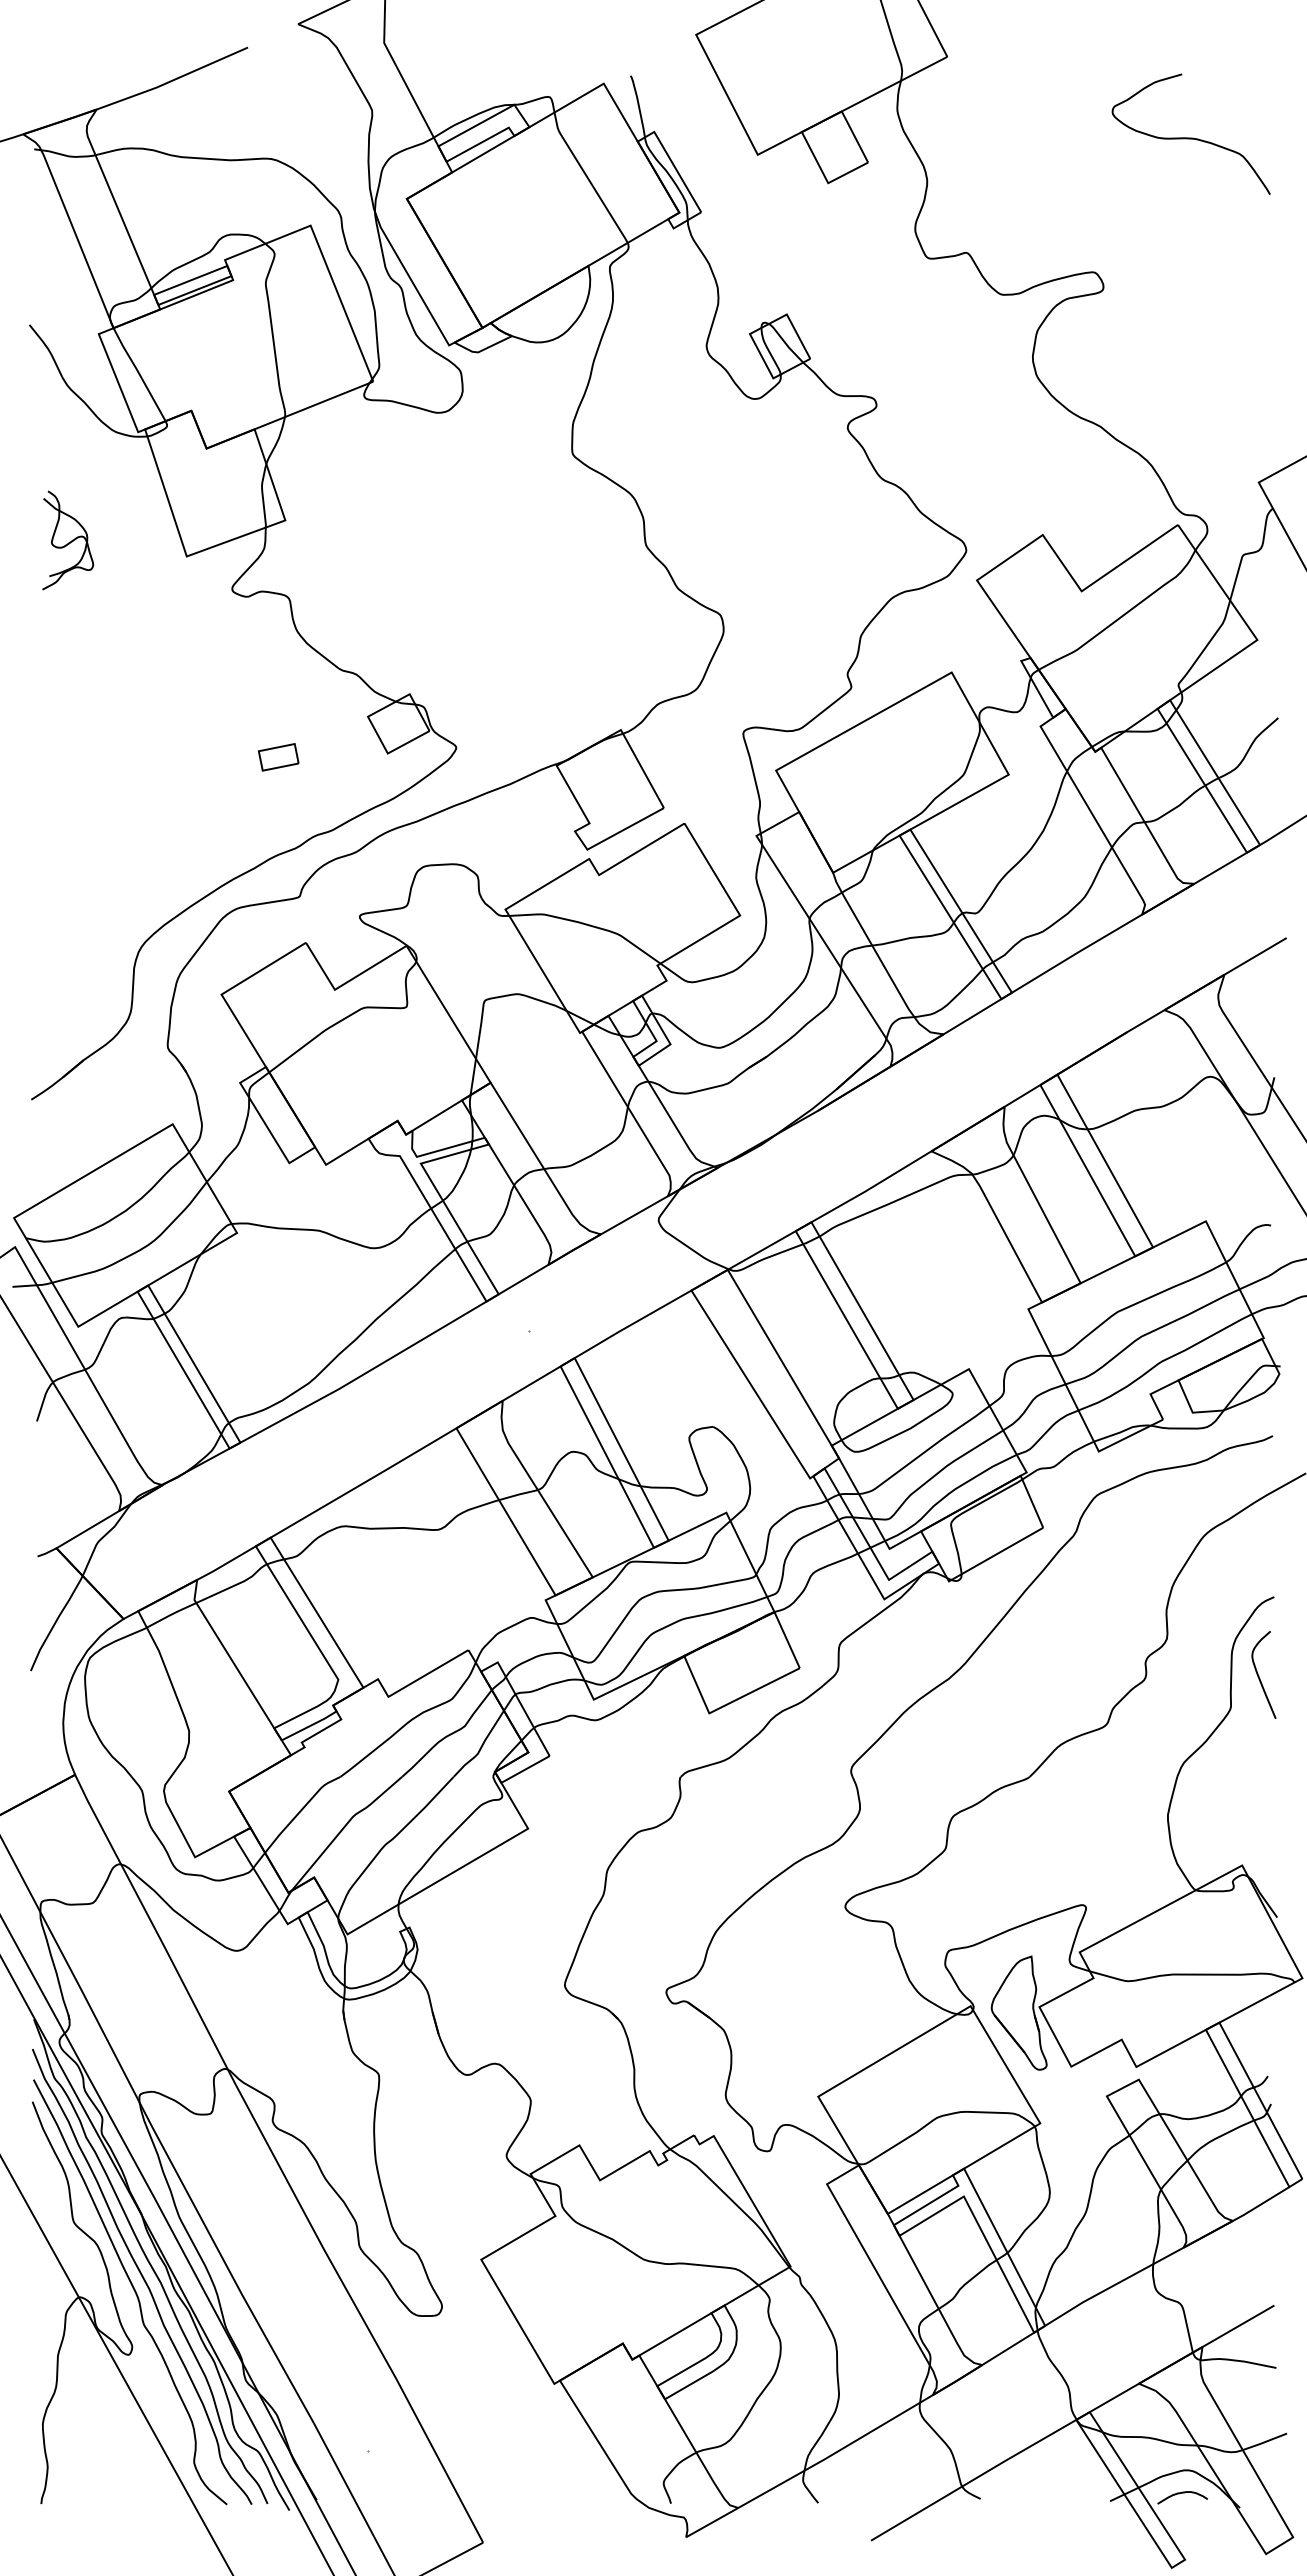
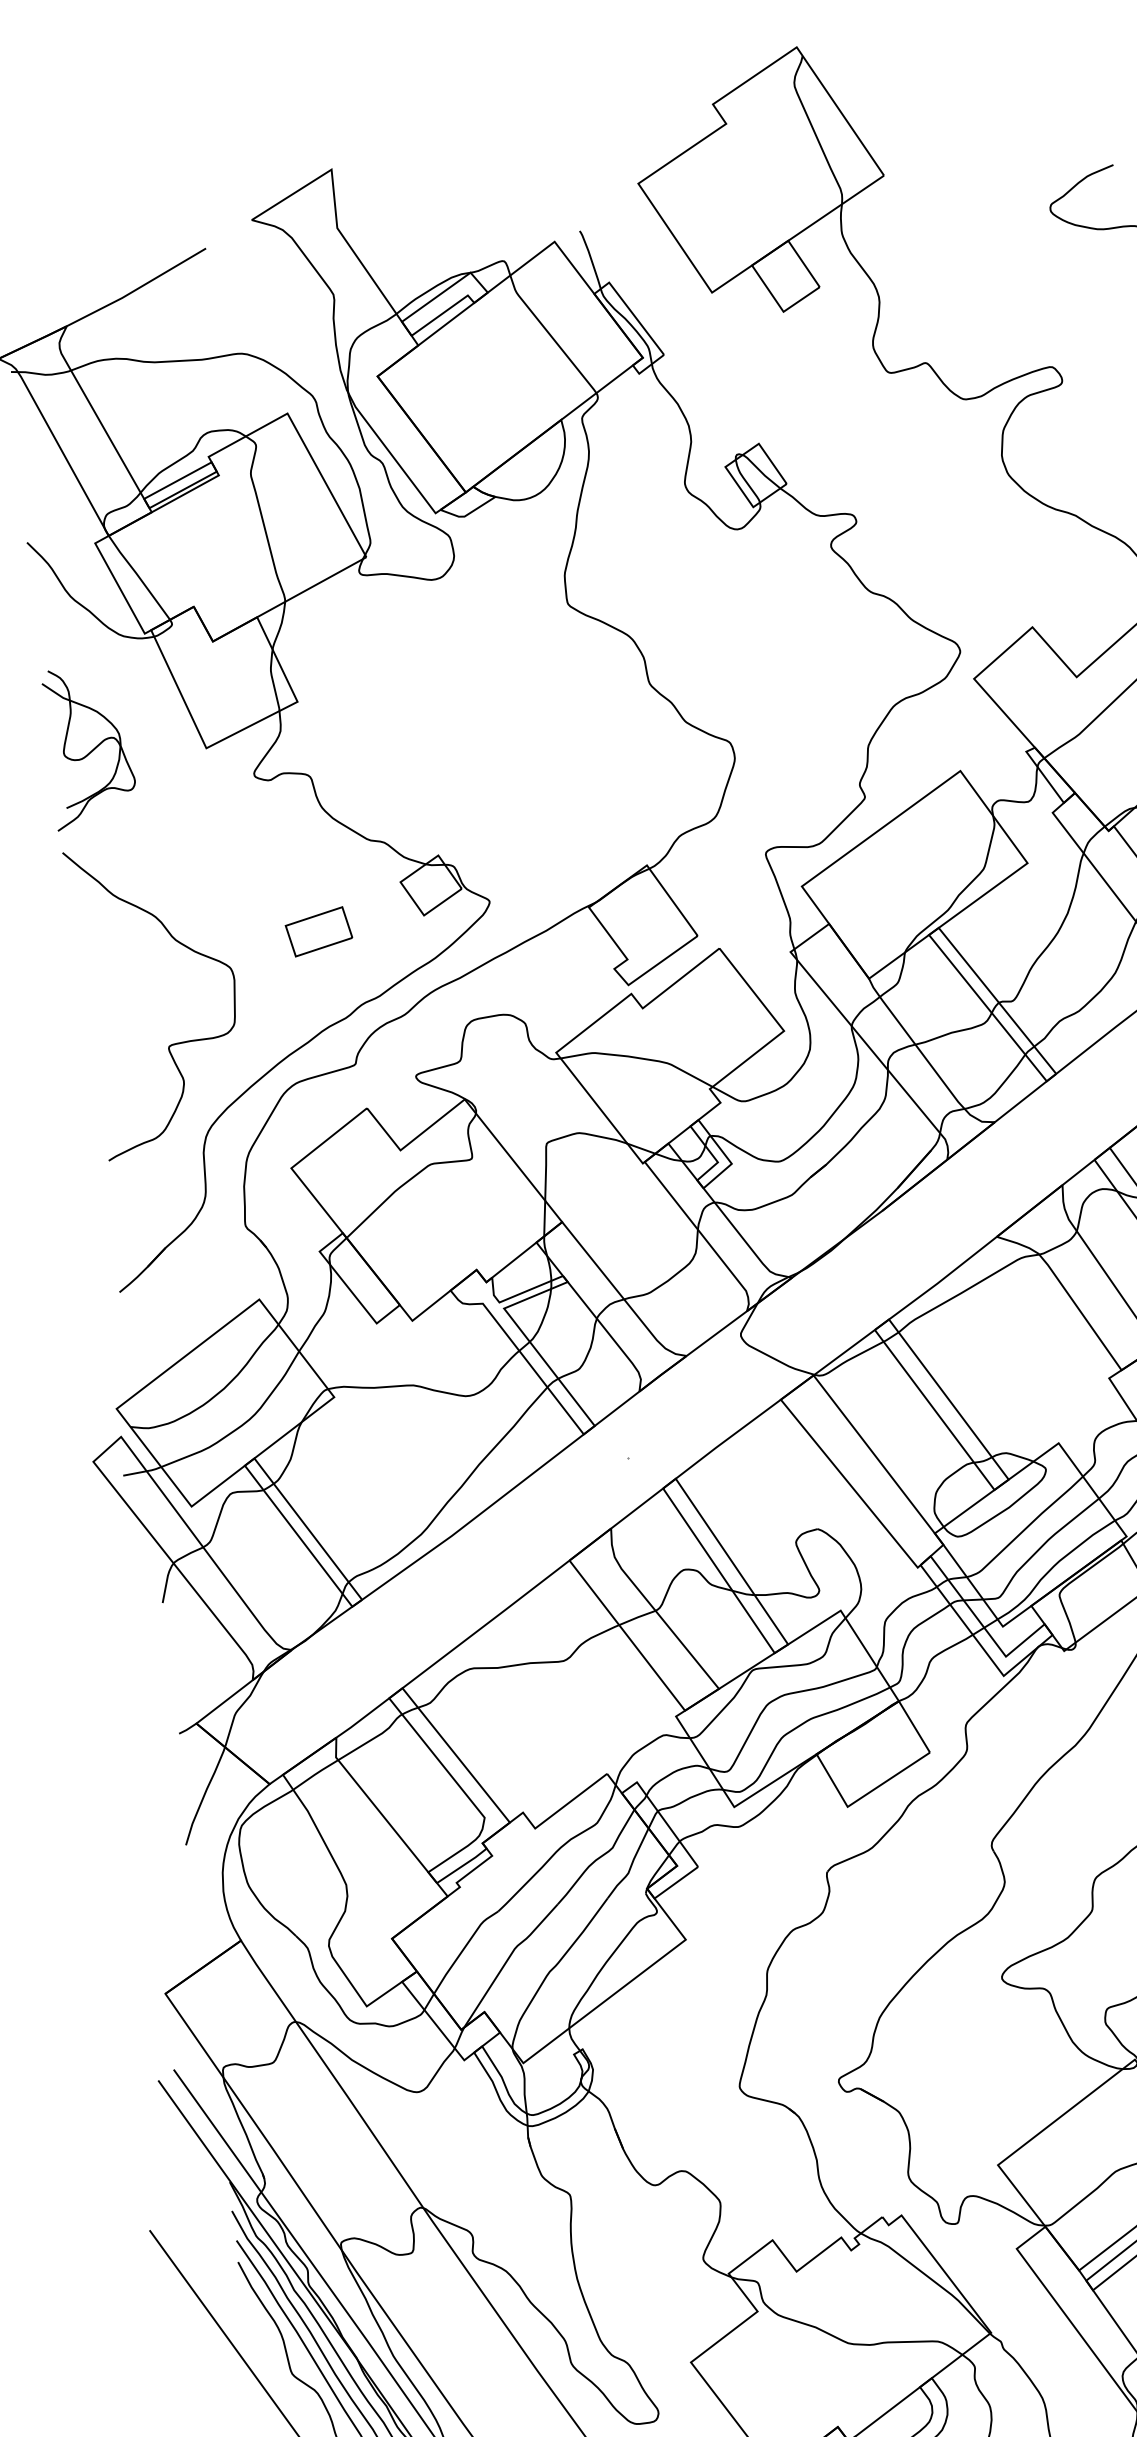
part: (67, 540) -> (89, 746), size x1.67
part: (278, 757) -> (318, 932), size x1.67
curve: (119, 852) -> (175, 1042), added

